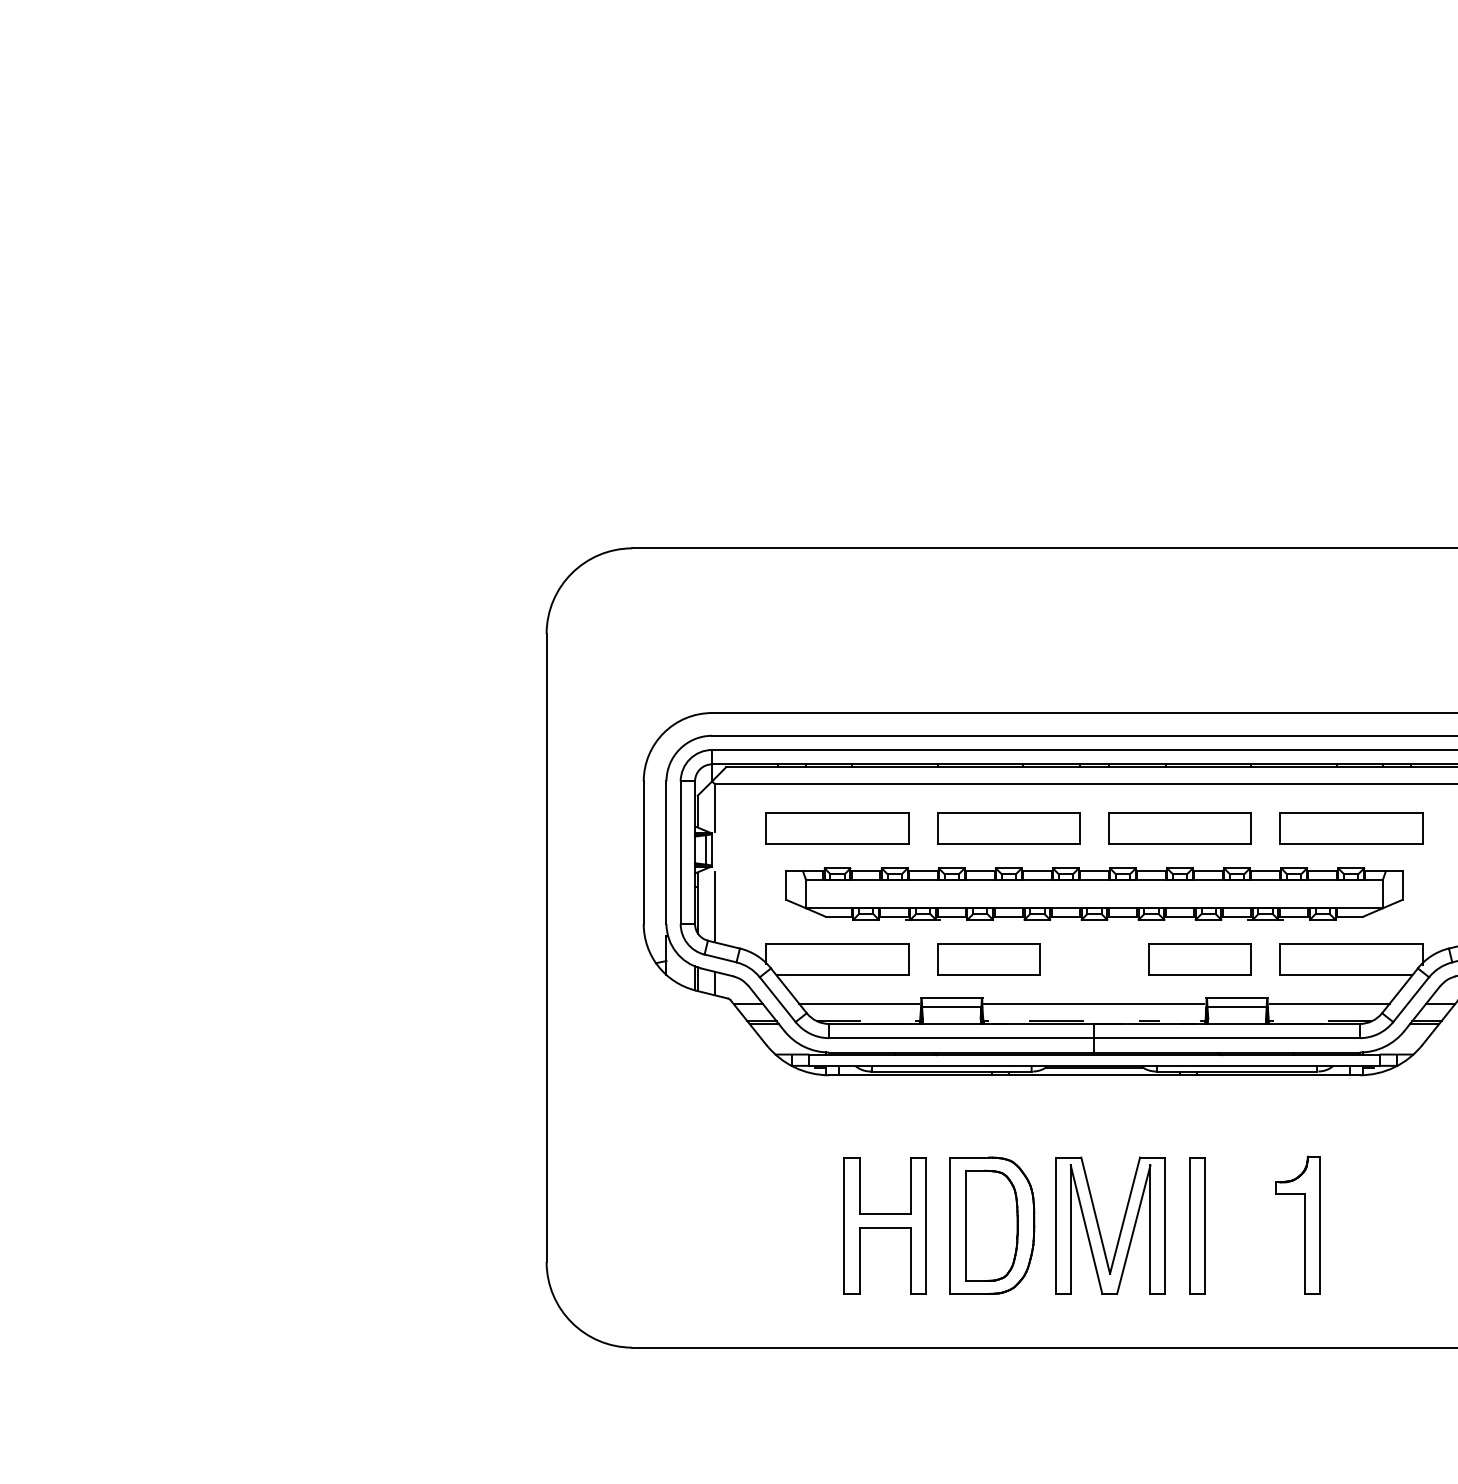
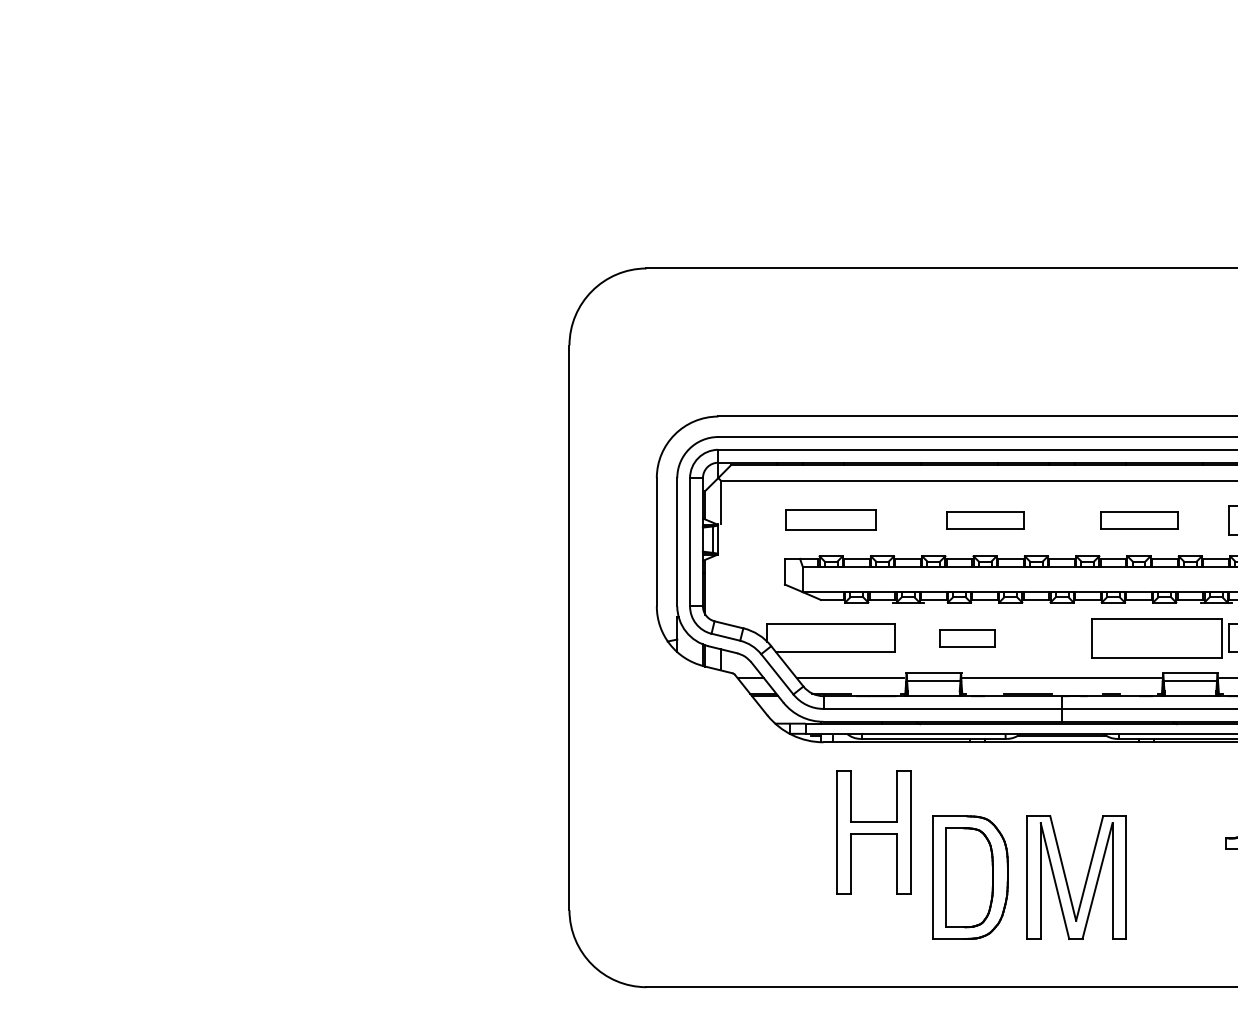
part: (837, 828) -> (831, 520), size x0.7
part: (1008, 828) -> (984, 520), size x0.6
part: (1179, 828) -> (1138, 520), size x0.6
line: (714, 907) -> (720, 591), removed
part: (988, 959) -> (966, 638), size x0.6
part: (1199, 959) -> (1156, 638), size x1.4
part: (884, 1225) -> (873, 832), moved
part: (1197, 1225) -> (1154, 877), removed

